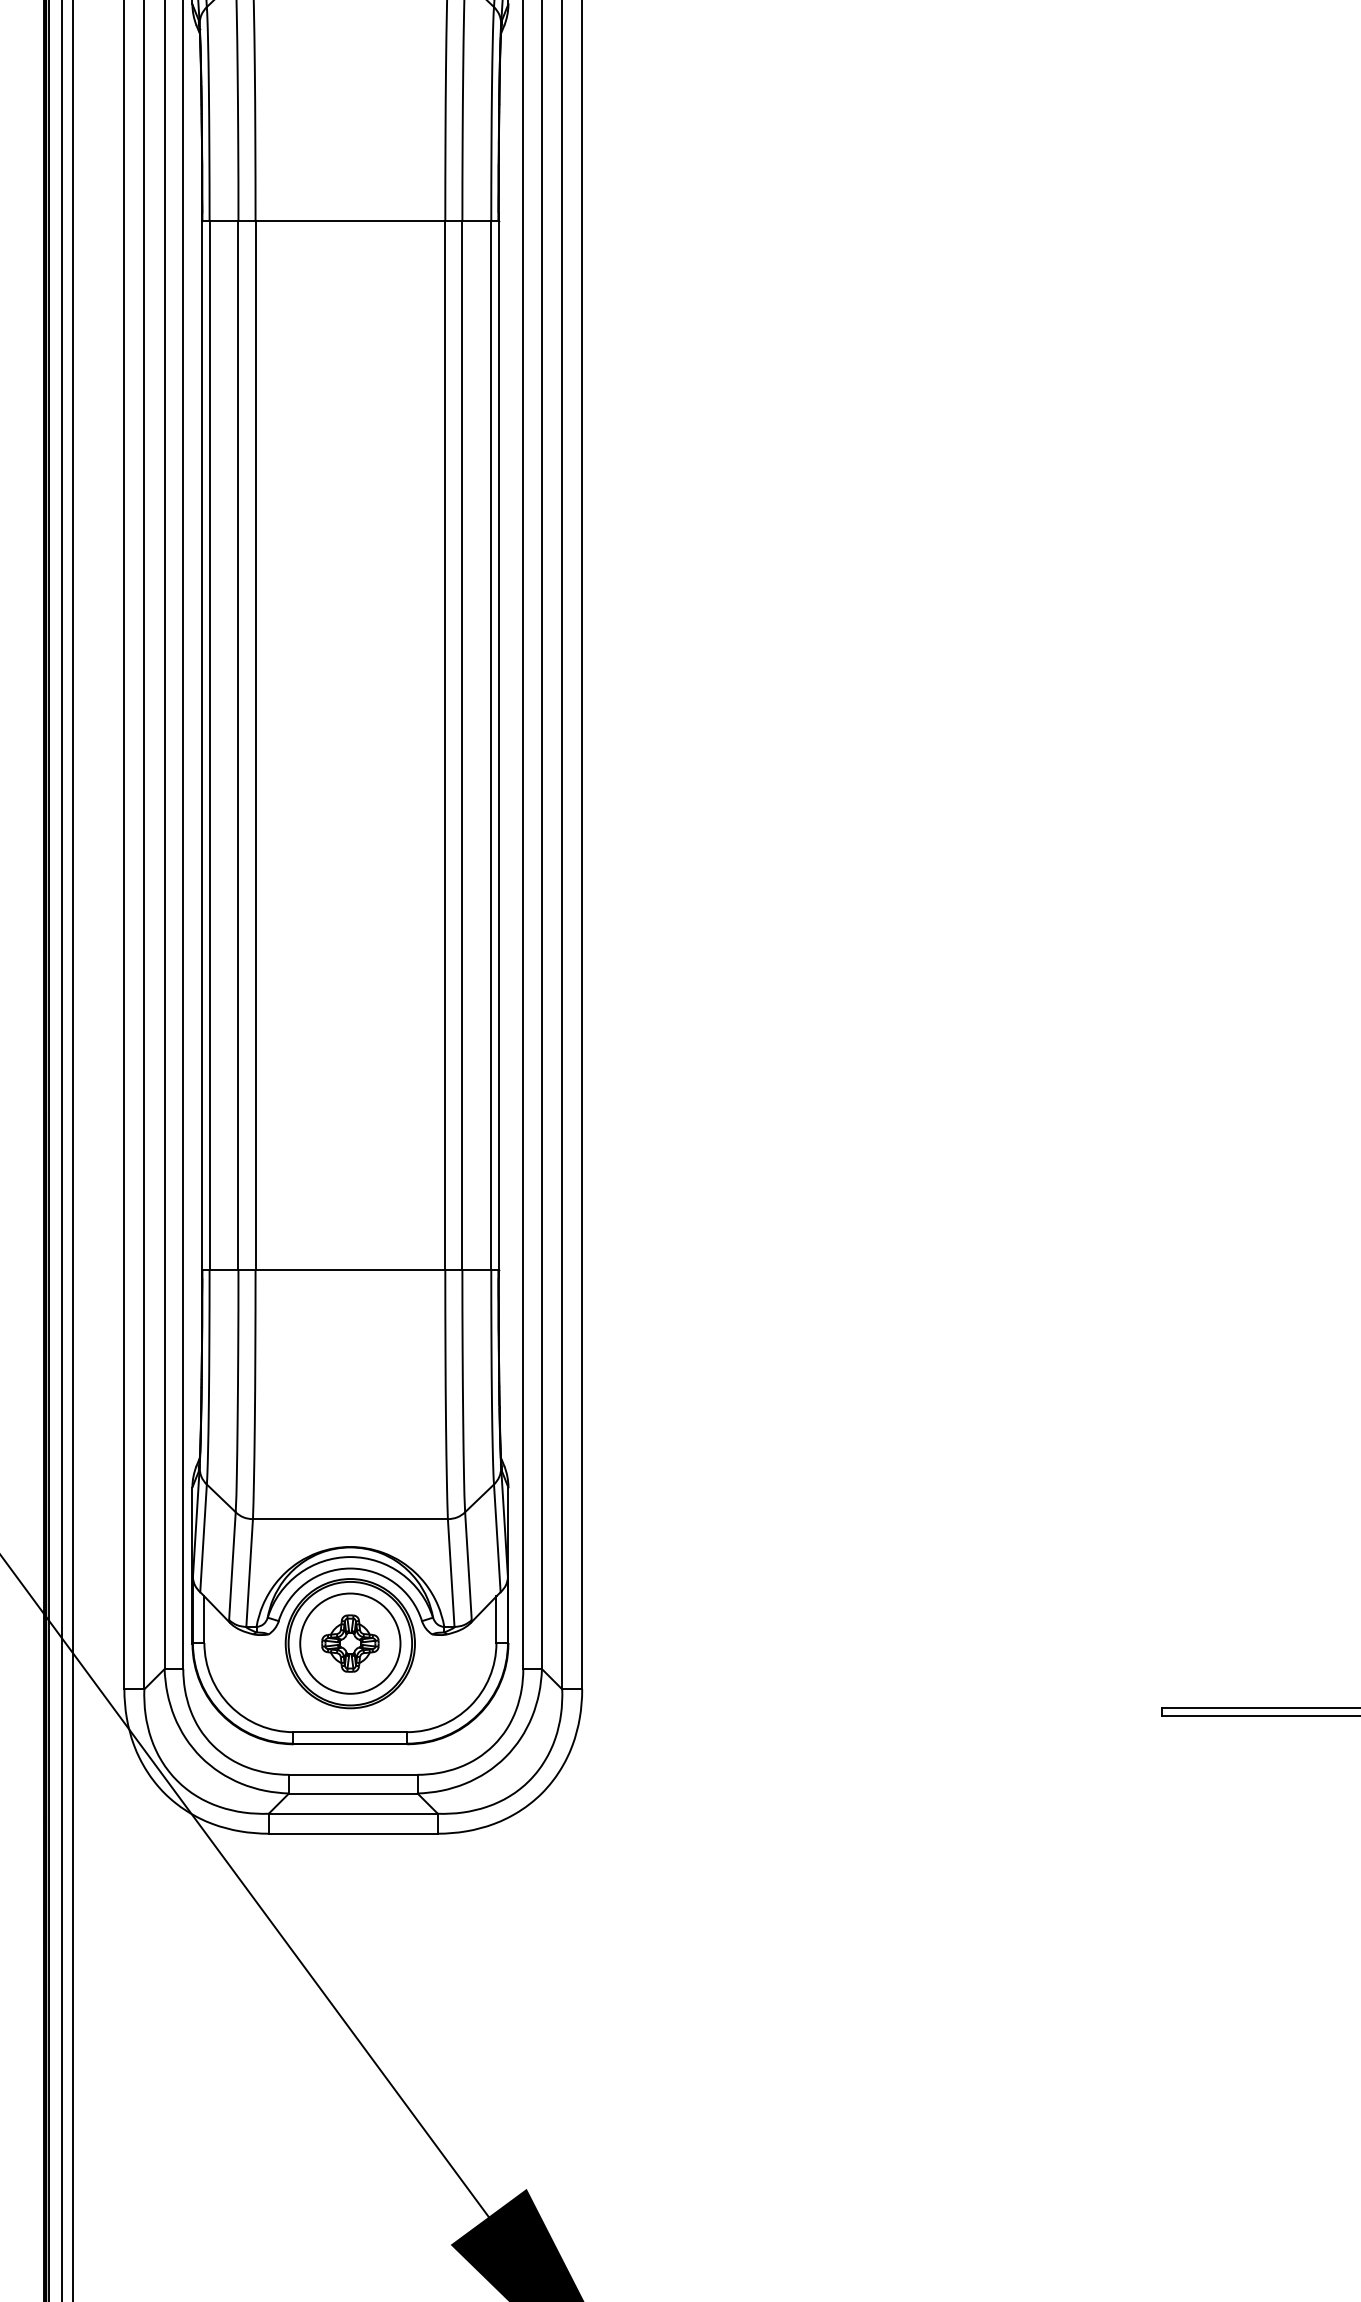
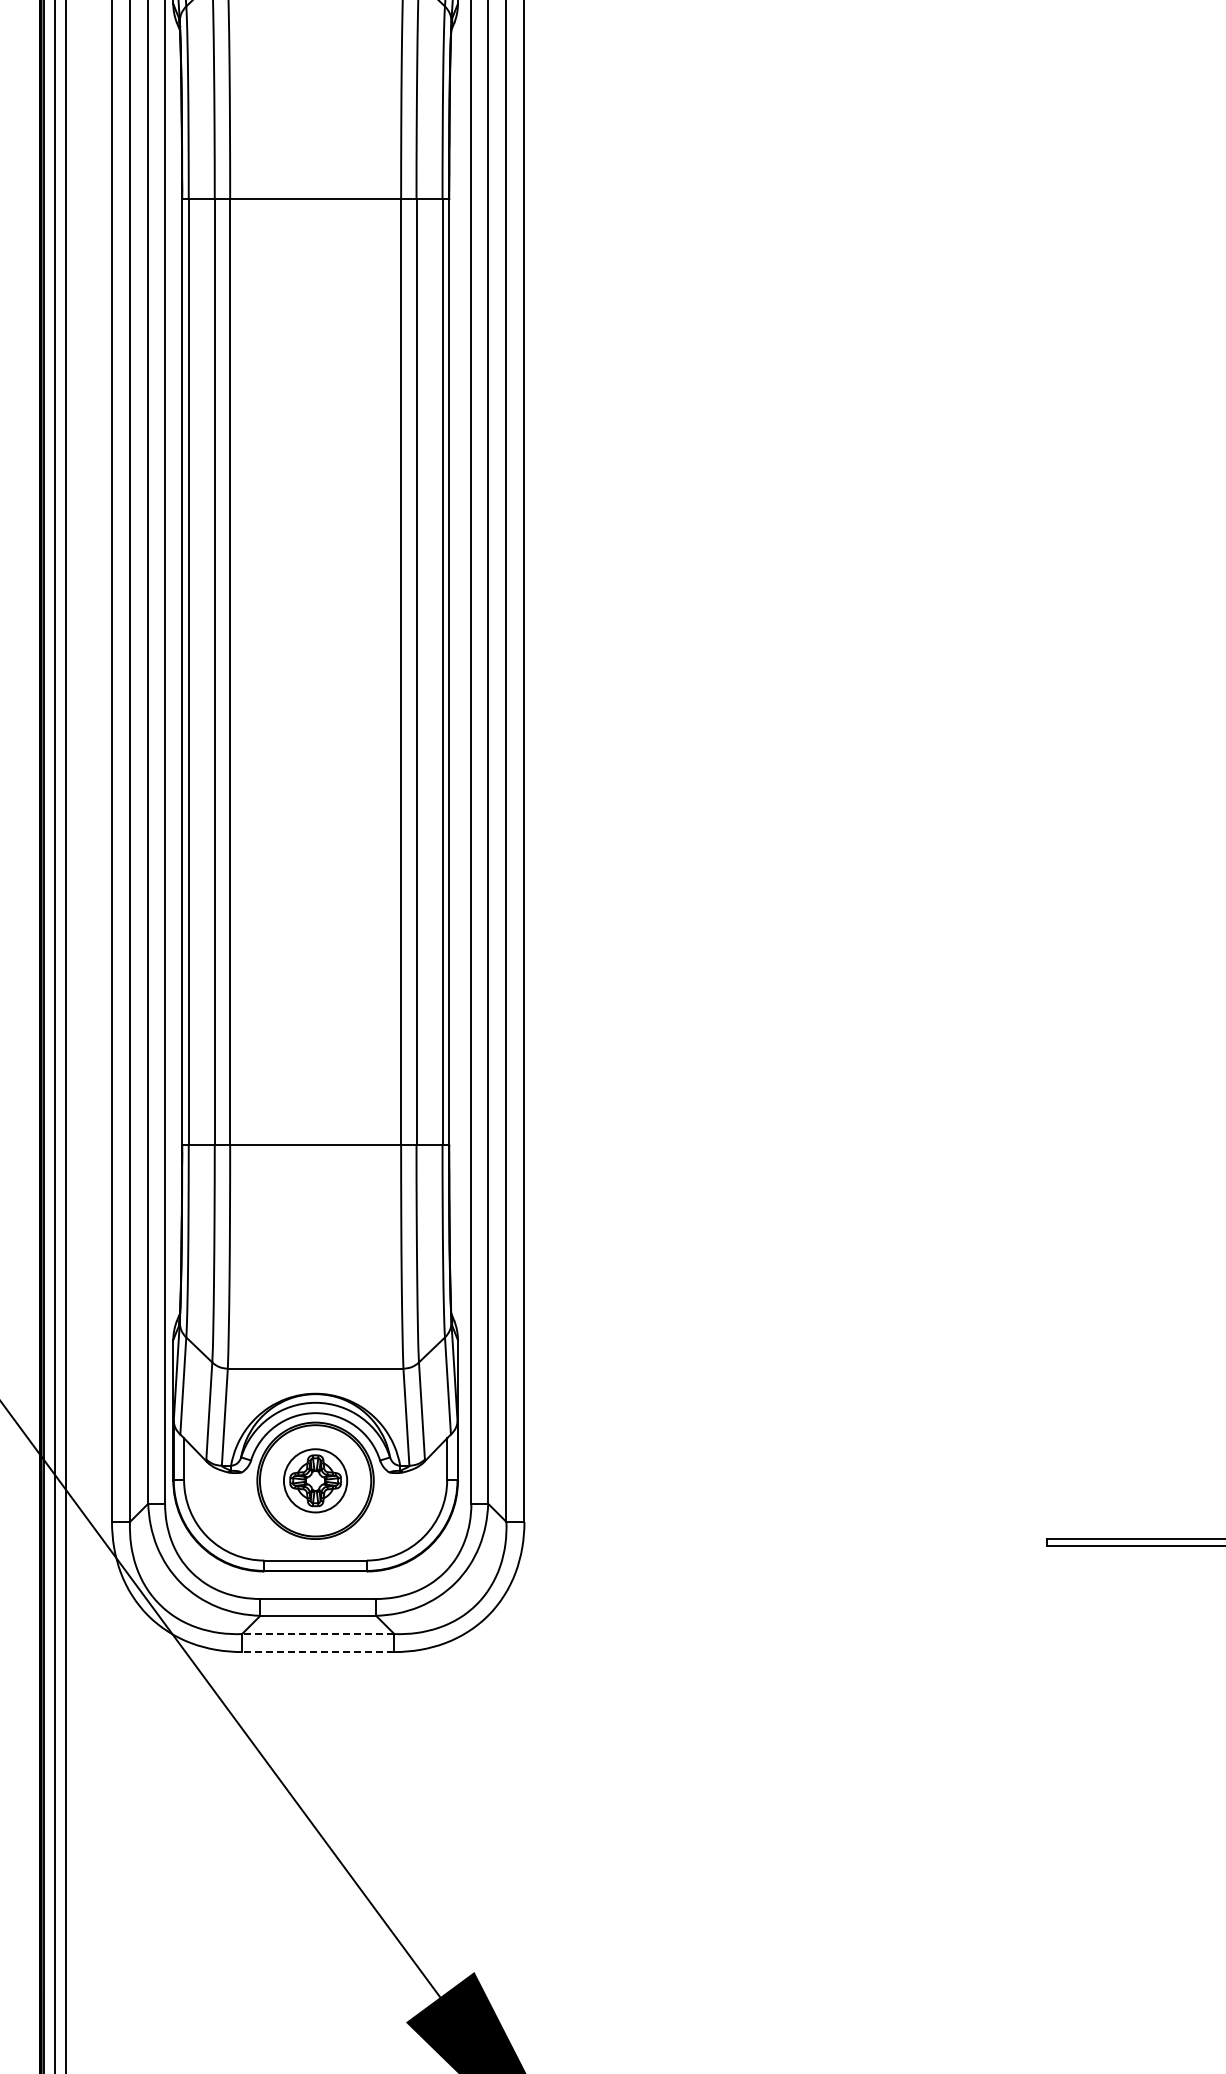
circle: (350, 1643) -> (315, 1480), size x0.7
line: (352, 1814) -> (317, 1634), solid -> dashed
line: (352, 1834) -> (317, 1652), solid -> dashed

